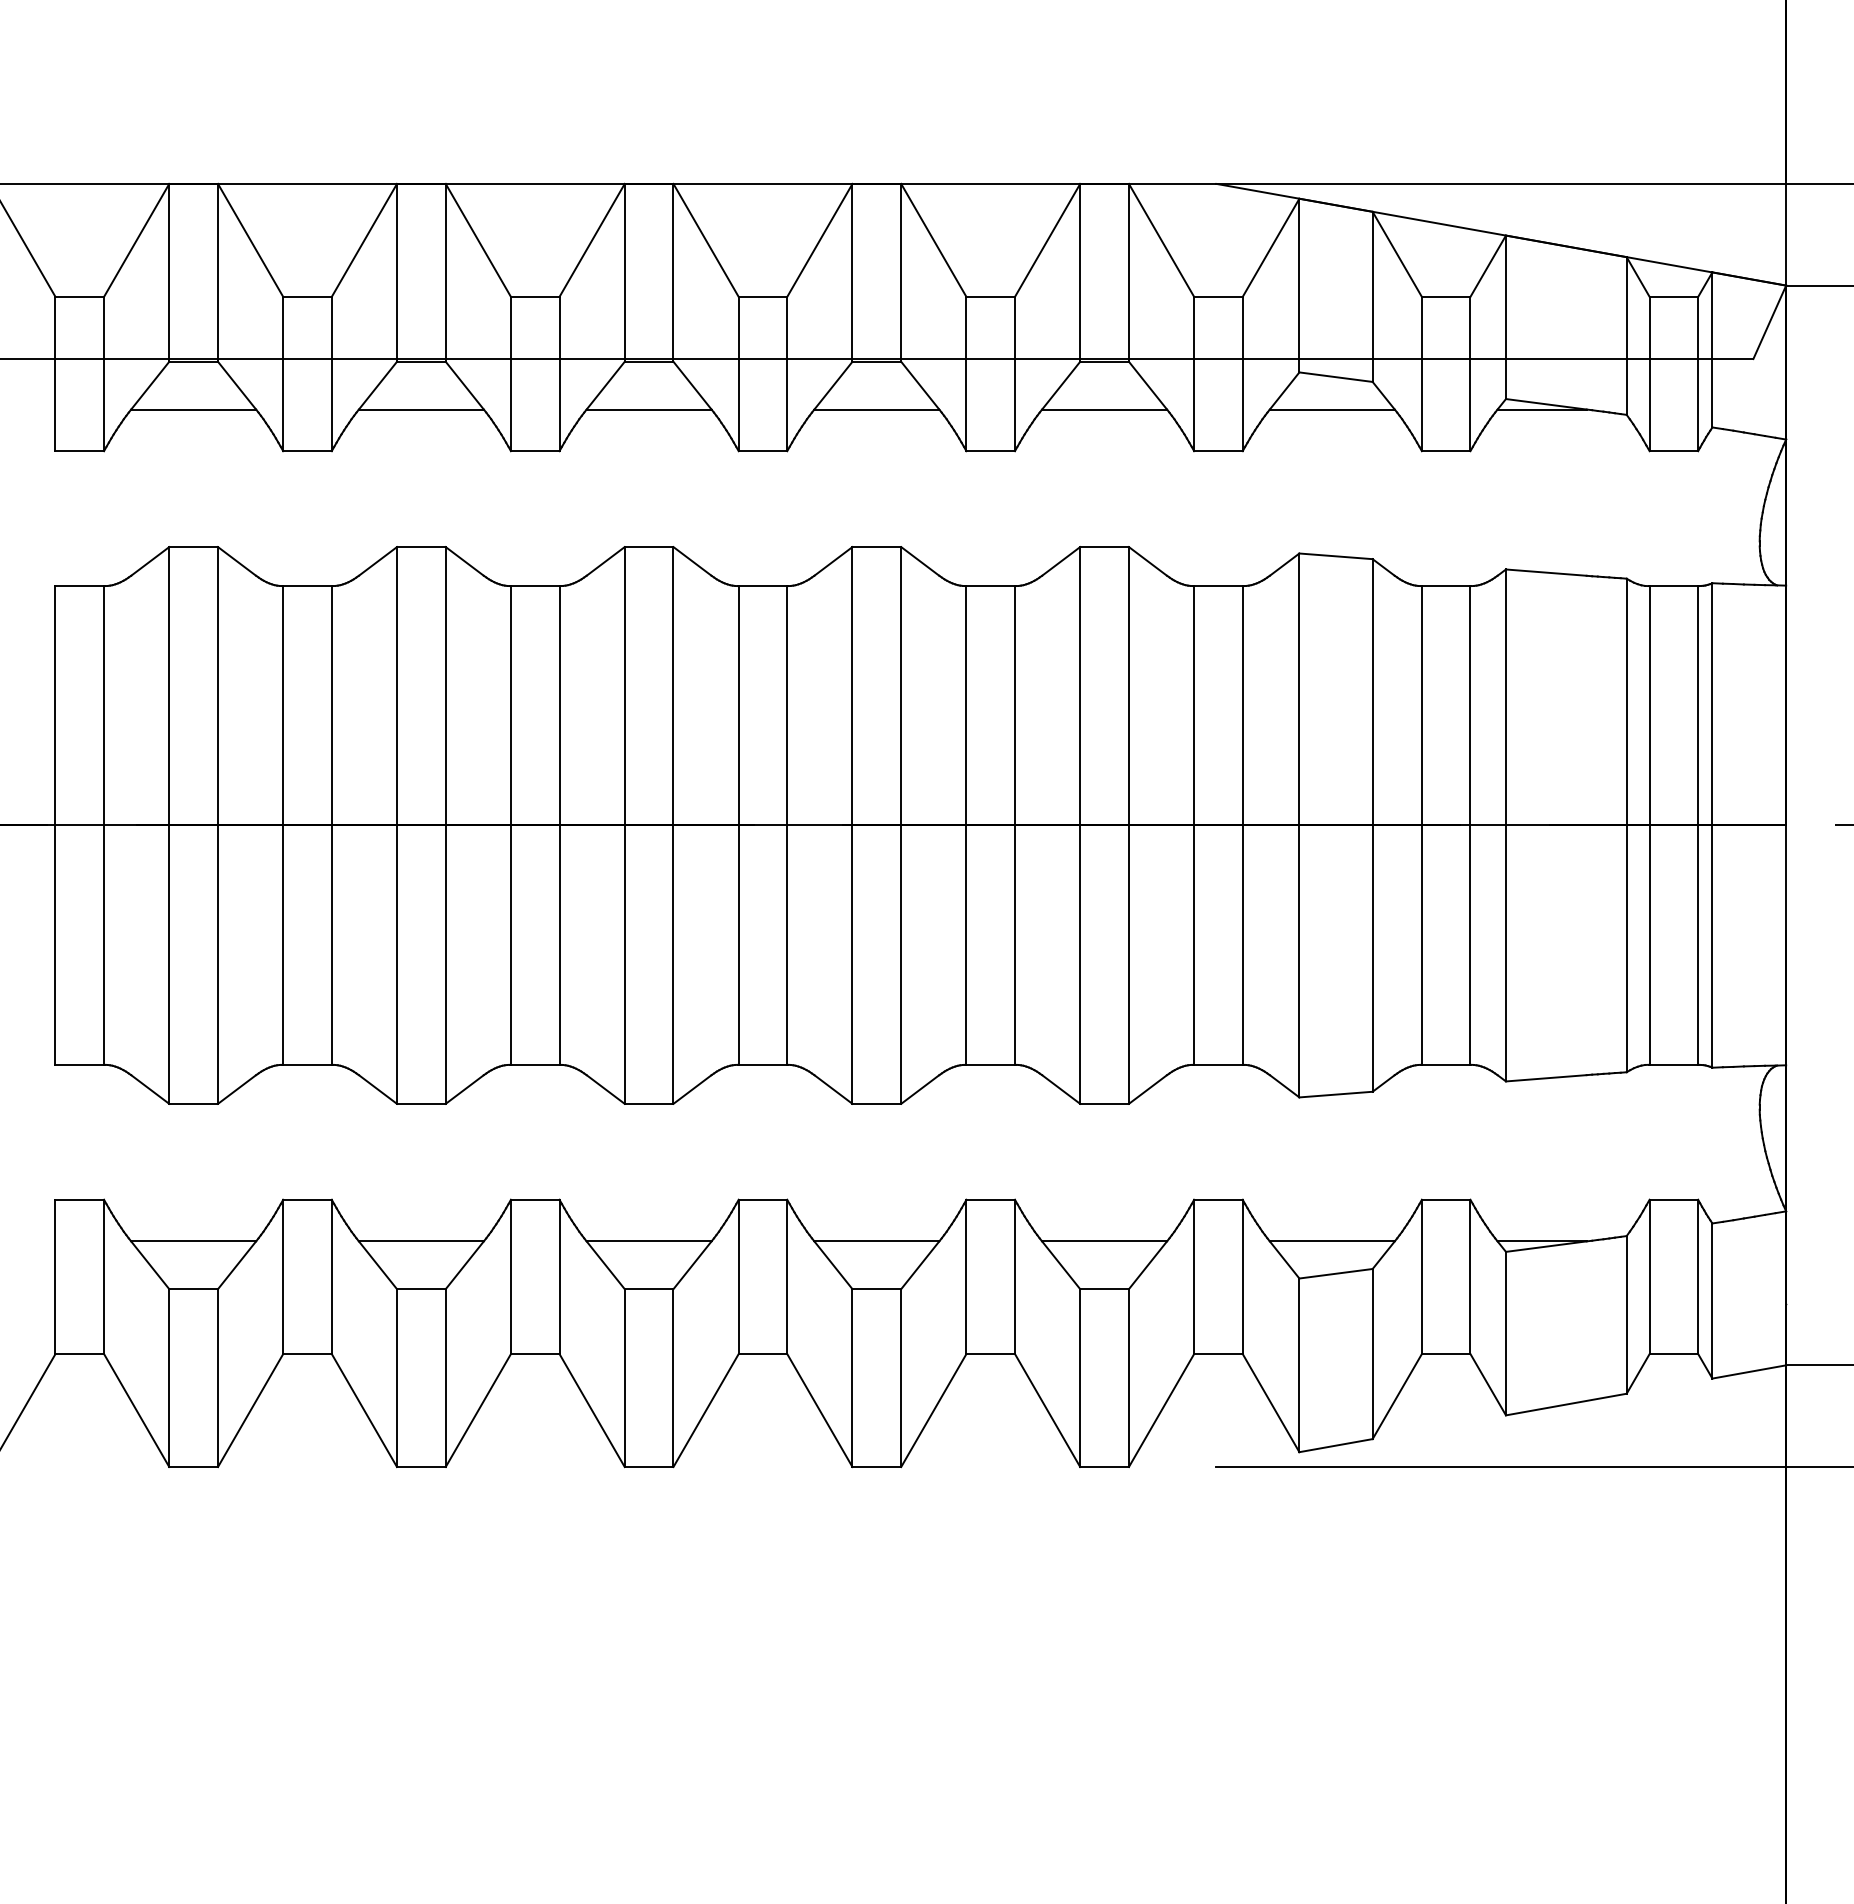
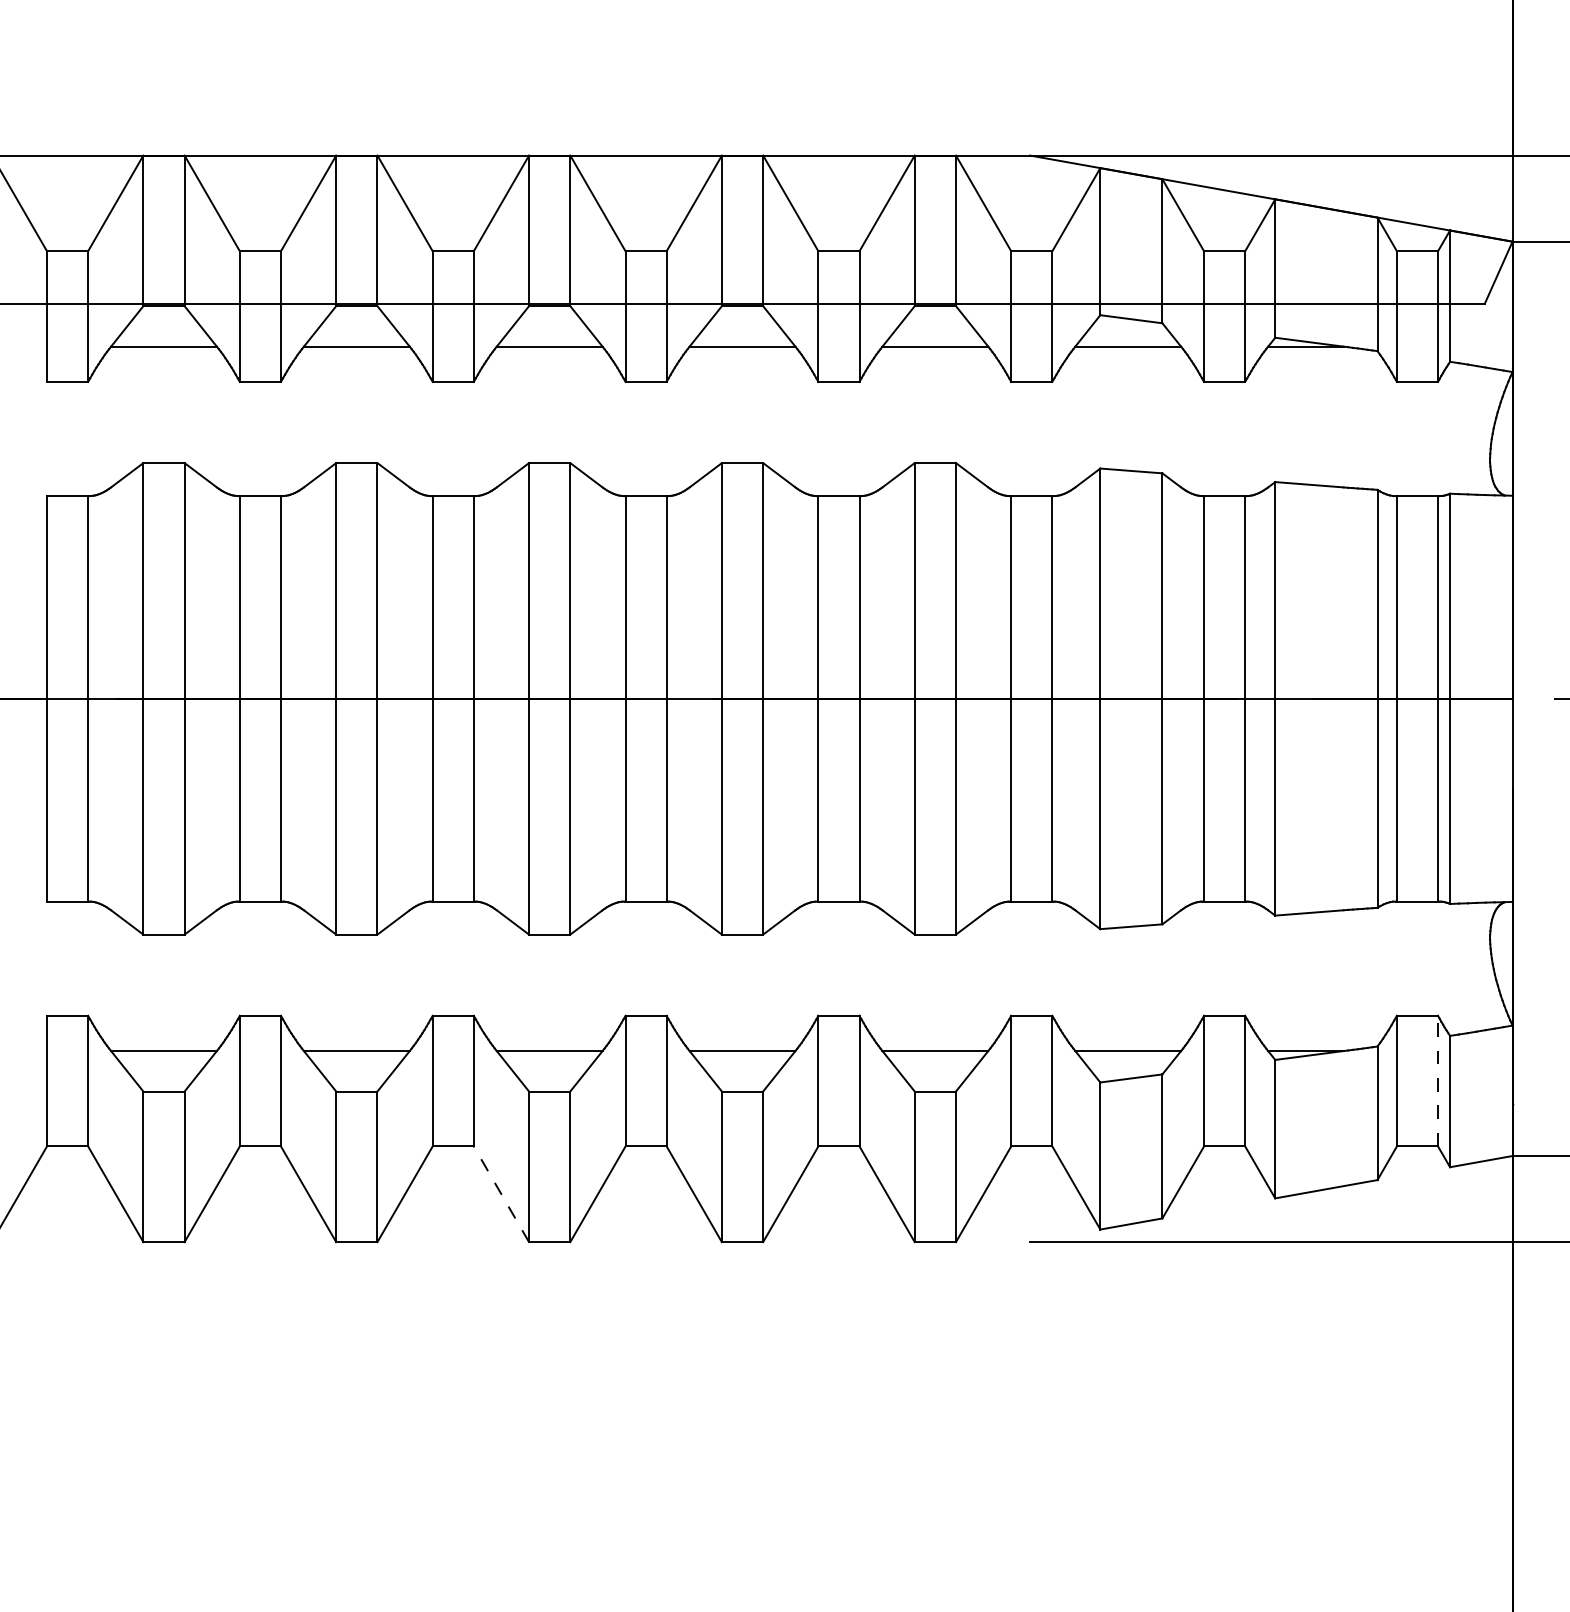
line: (1698, 1276) -> (1438, 1080), solid -> dashed
line: (591, 1410) -> (500, 1194), solid -> dashed

